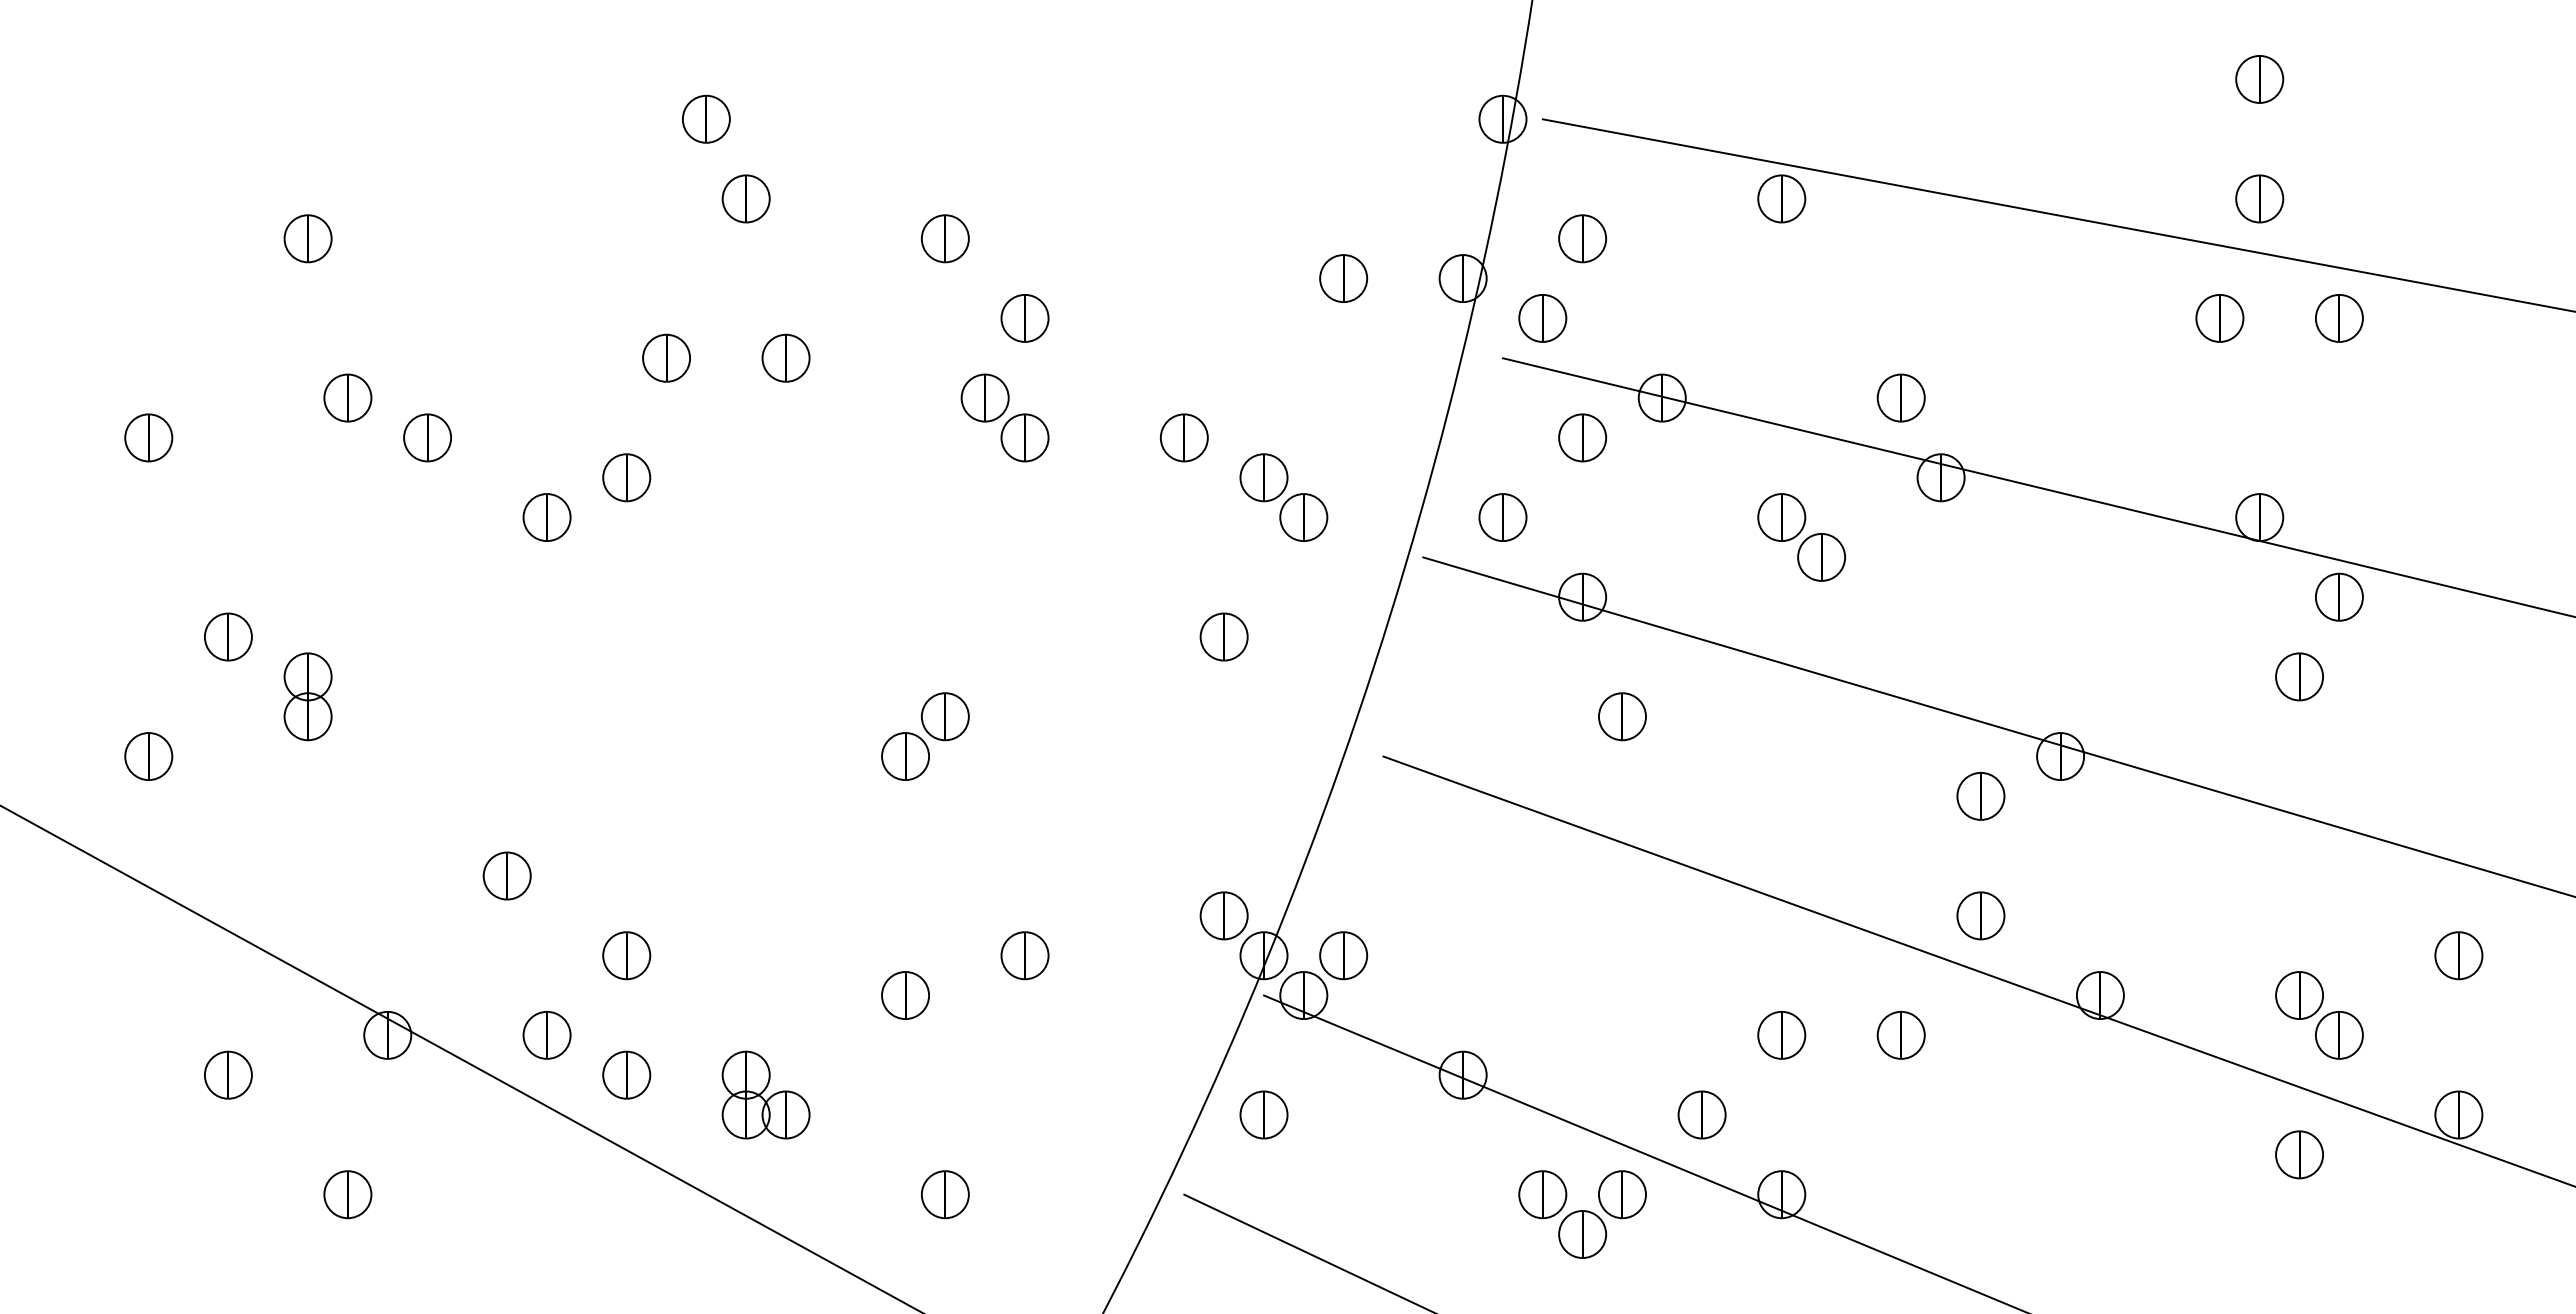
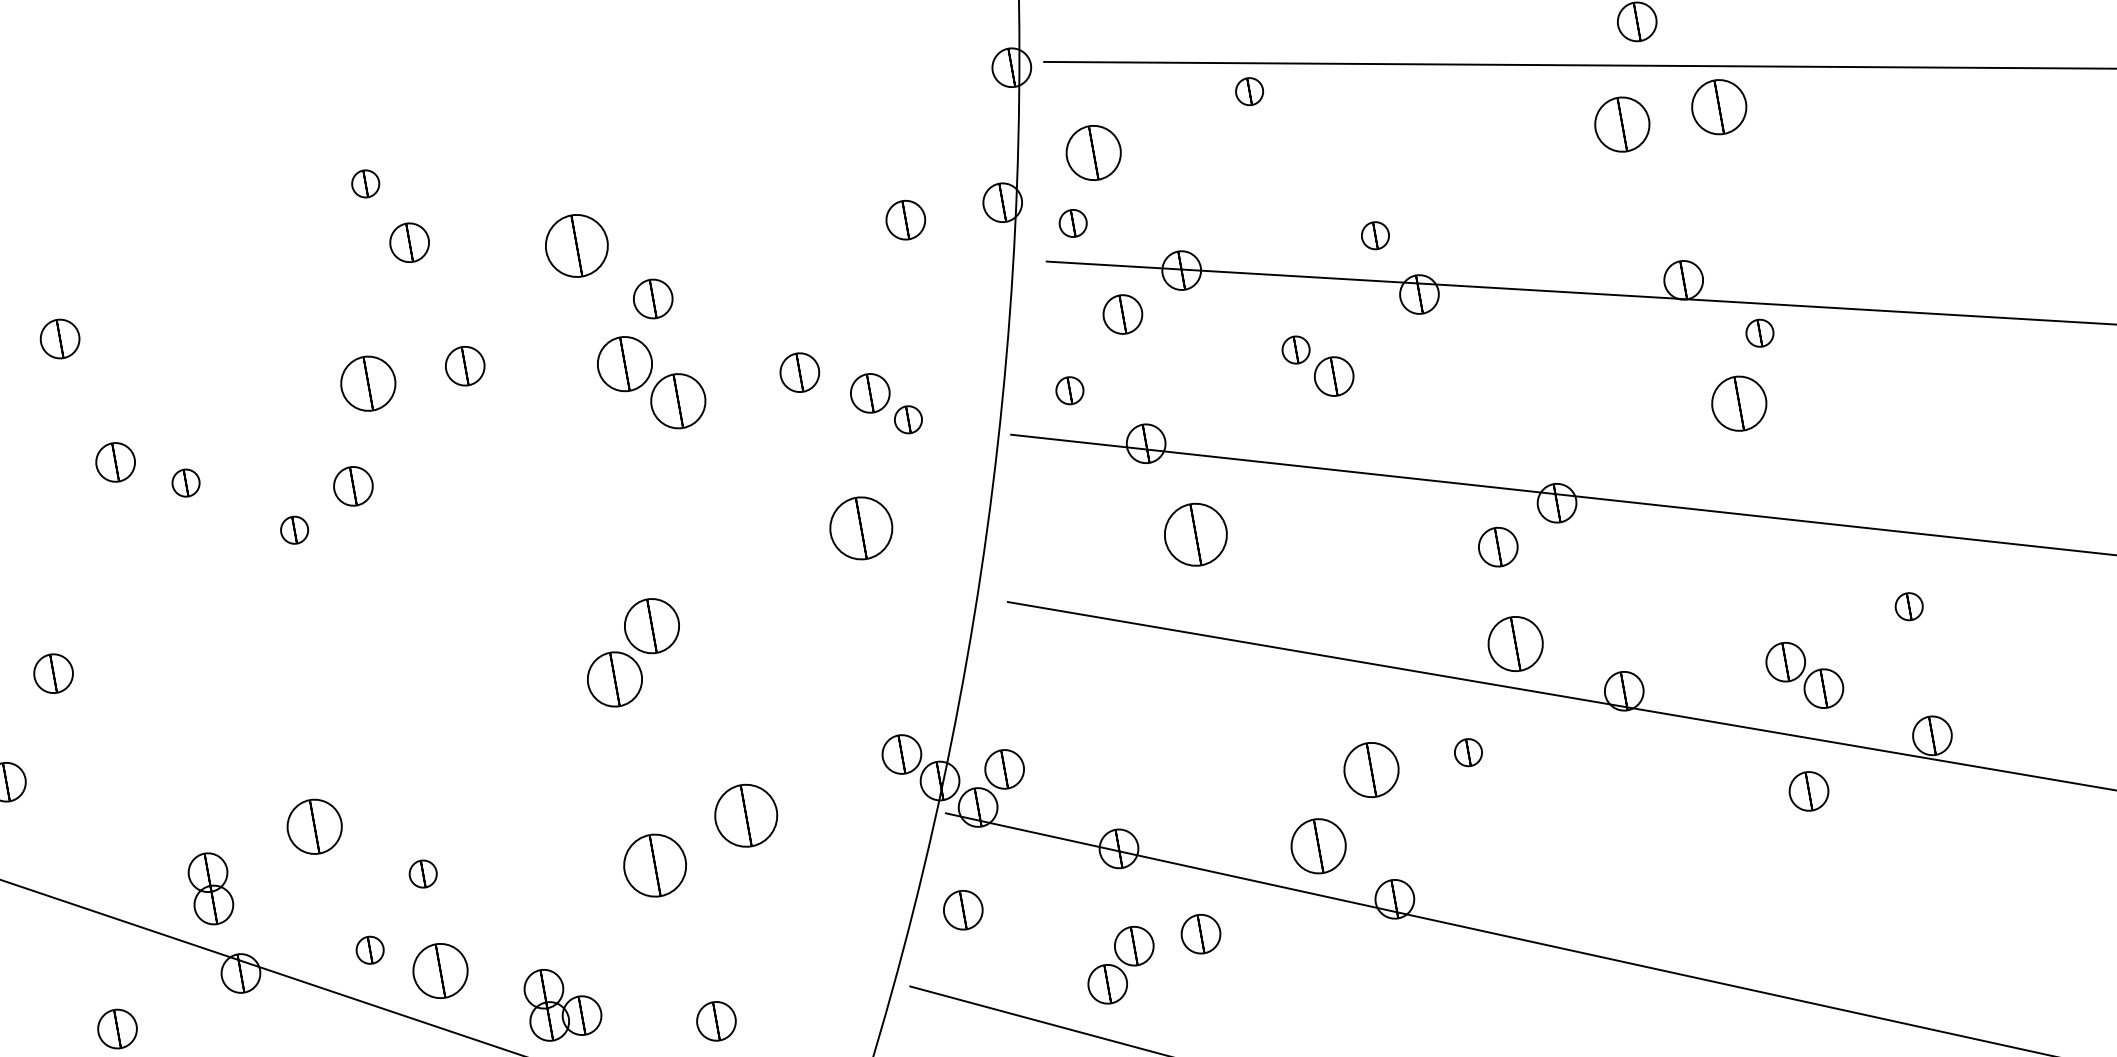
part: (706, 118) -> (365, 183), size x0.7
part: (1781, 198) -> (1249, 91), size x0.7
part: (945, 238) -> (577, 245), size x1.6
part: (1582, 238) -> (1093, 152), size x1.4
part: (1542, 318) -> (1072, 223), size x0.7
part: (2219, 318) -> (1622, 124), size x1.4
part: (2339, 318) -> (1719, 107), size x1.4
part: (666, 357) -> (368, 383), size x1.4
part: (1900, 397) -> (1374, 235), size x0.7
part: (1004, 417) -> (651, 382), size x1.4
part: (427, 437) -> (185, 482), size x0.7
part: (546, 517) -> (294, 530), size x0.7
part: (1303, 517) -> (908, 419), size x0.7
part: (1502, 517) -> (1069, 390), size x0.7
part: (1781, 517) -> (1295, 350), size x0.7
part: (2339, 596) -> (1759, 332), size x0.7
part: (1223, 636) -> (860, 528), size x1.6
part: (2299, 676) -> (1739, 403), size x1.4
part: (307, 696) -> (210, 888), moved
part: (1622, 716) -> (1195, 534), size x1.6
part: (925, 736) -> (633, 652), size x1.4
part: (506, 875) -> (313, 826), size x1.4
part: (1980, 915) -> (1515, 643), size x1.4
part: (626, 955) -> (422, 873), size x0.7
part: (1024, 955) -> (745, 815), size x1.6
part: (2458, 955) -> (1908, 606), size x0.7
part: (905, 995) -> (655, 865), size x1.6
part: (546, 1035) -> (369, 950), size x0.7
part: (1781, 1035) -> (1371, 770), size x1.4
part: (1900, 1035) -> (1467, 752), size x0.7
part: (626, 1074) -> (440, 970), size x1.4
part: (765, 1094) -> (562, 1002), moved
part: (1701, 1114) -> (1318, 845), size x1.4
part: (1602, 1214) -> (1120, 965), moved

